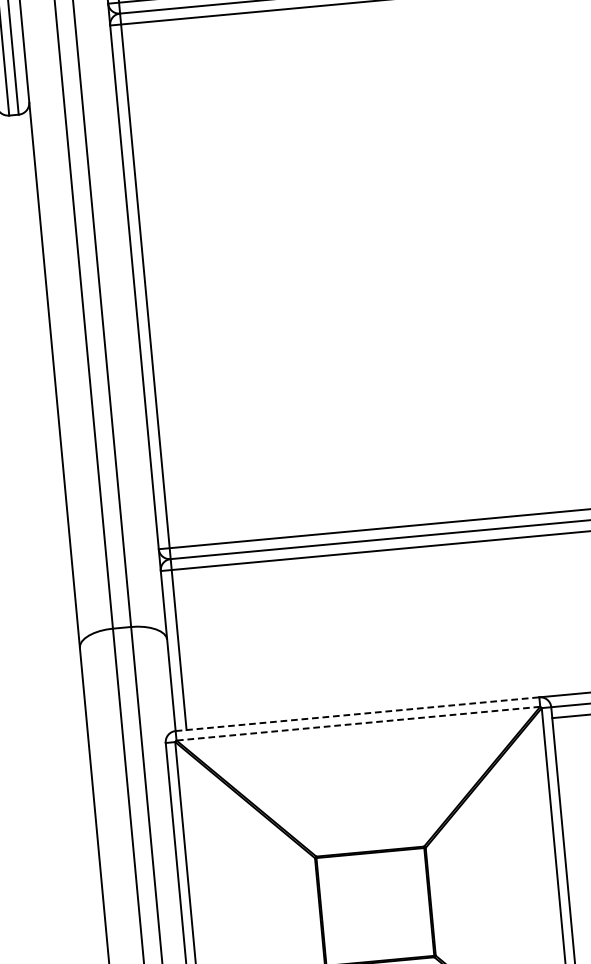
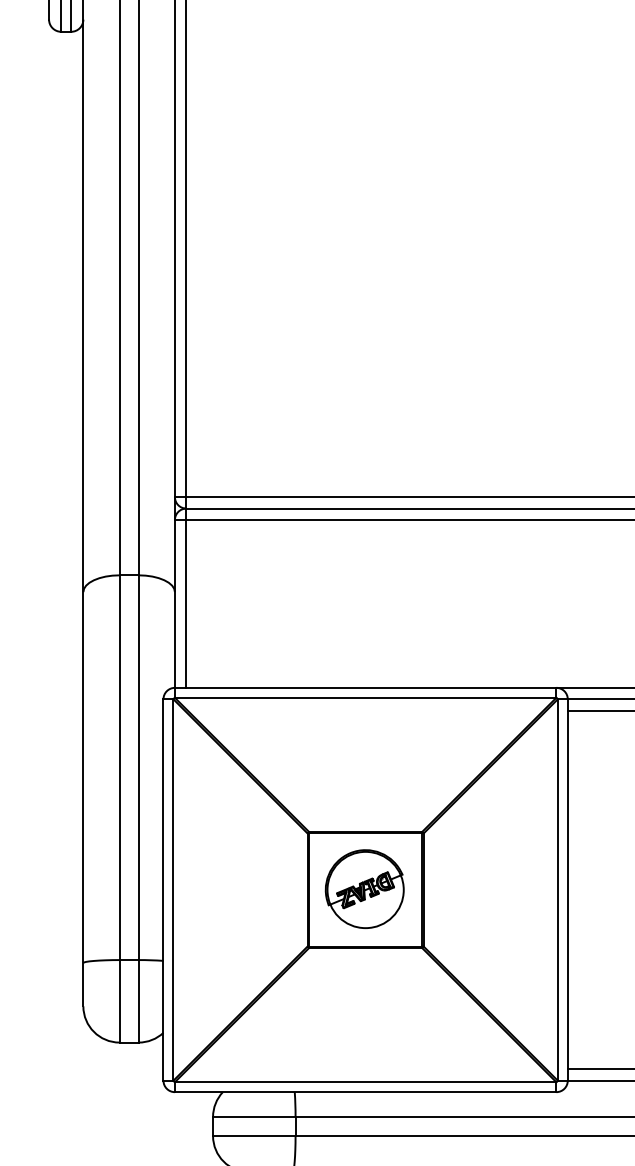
line: (357, 713) -> (365, 687), dashed -> solid
line: (358, 723) -> (365, 697), dashed -> solid
part: (374, 905) -> (364, 888), added

